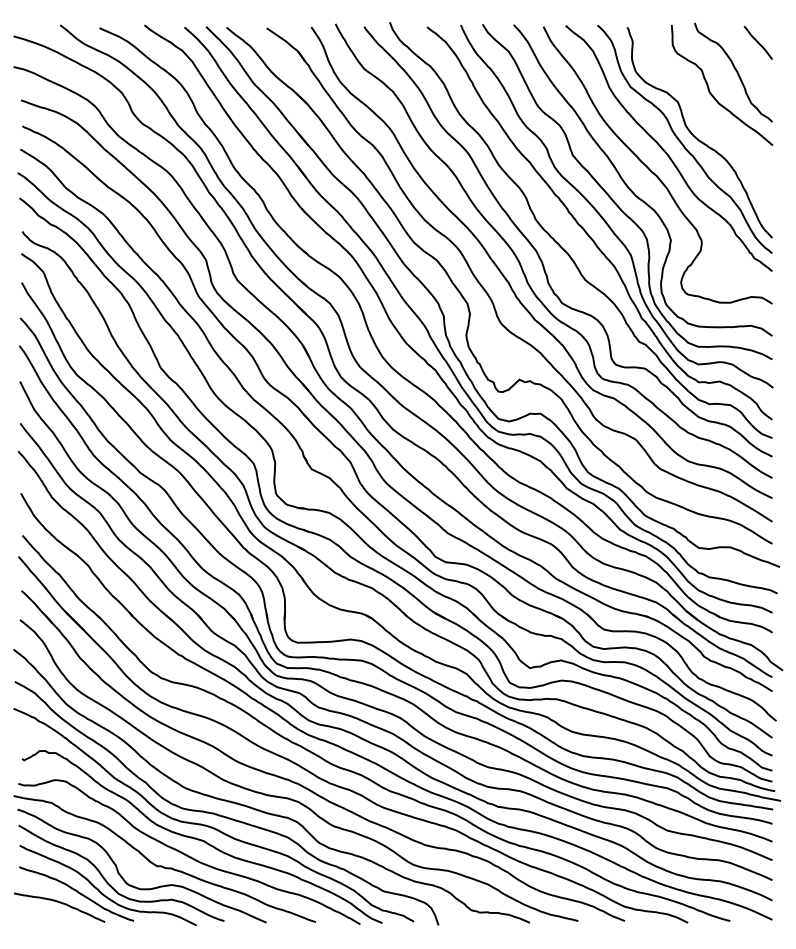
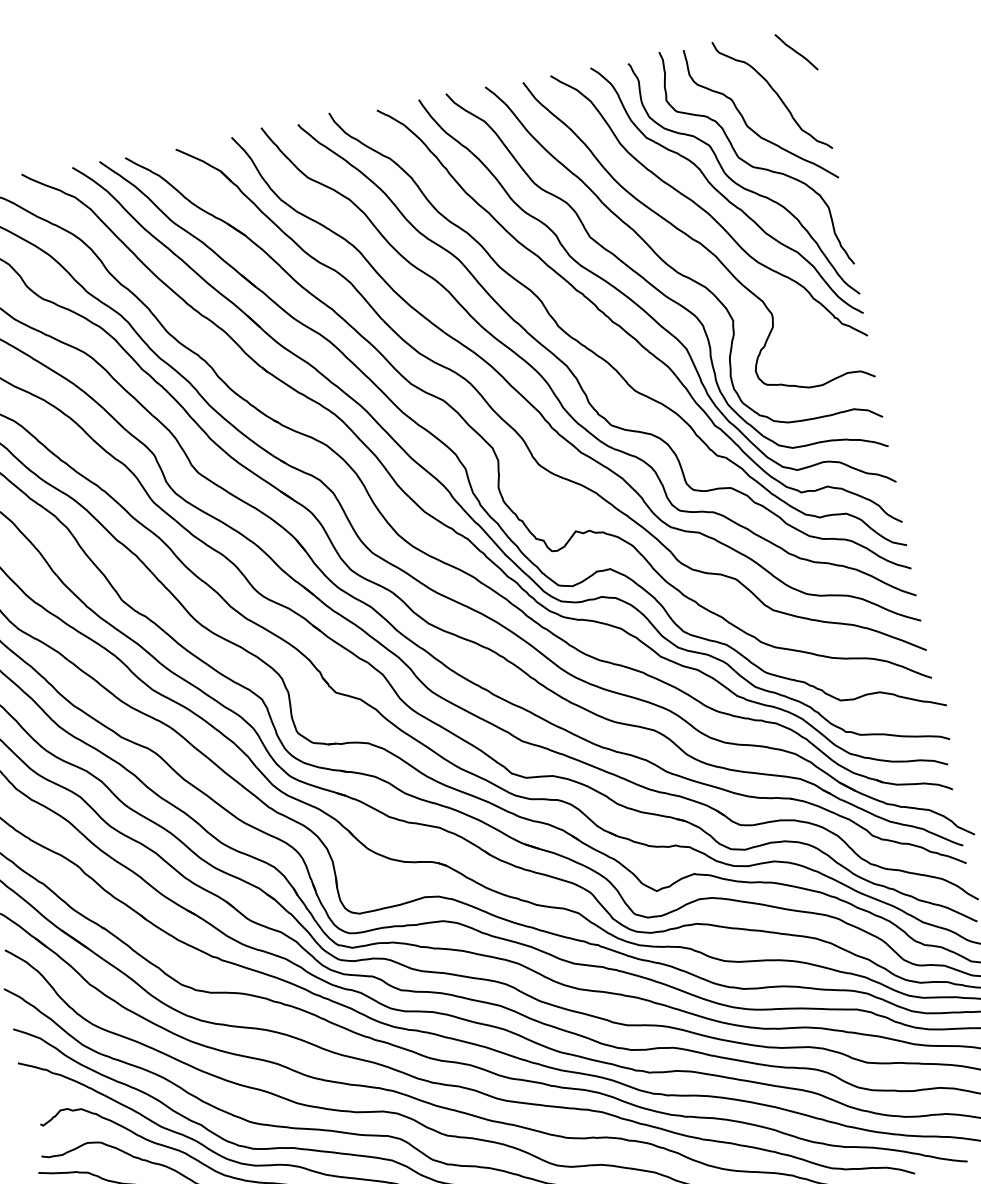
curve: (707, 122) -> (751, 164), added

